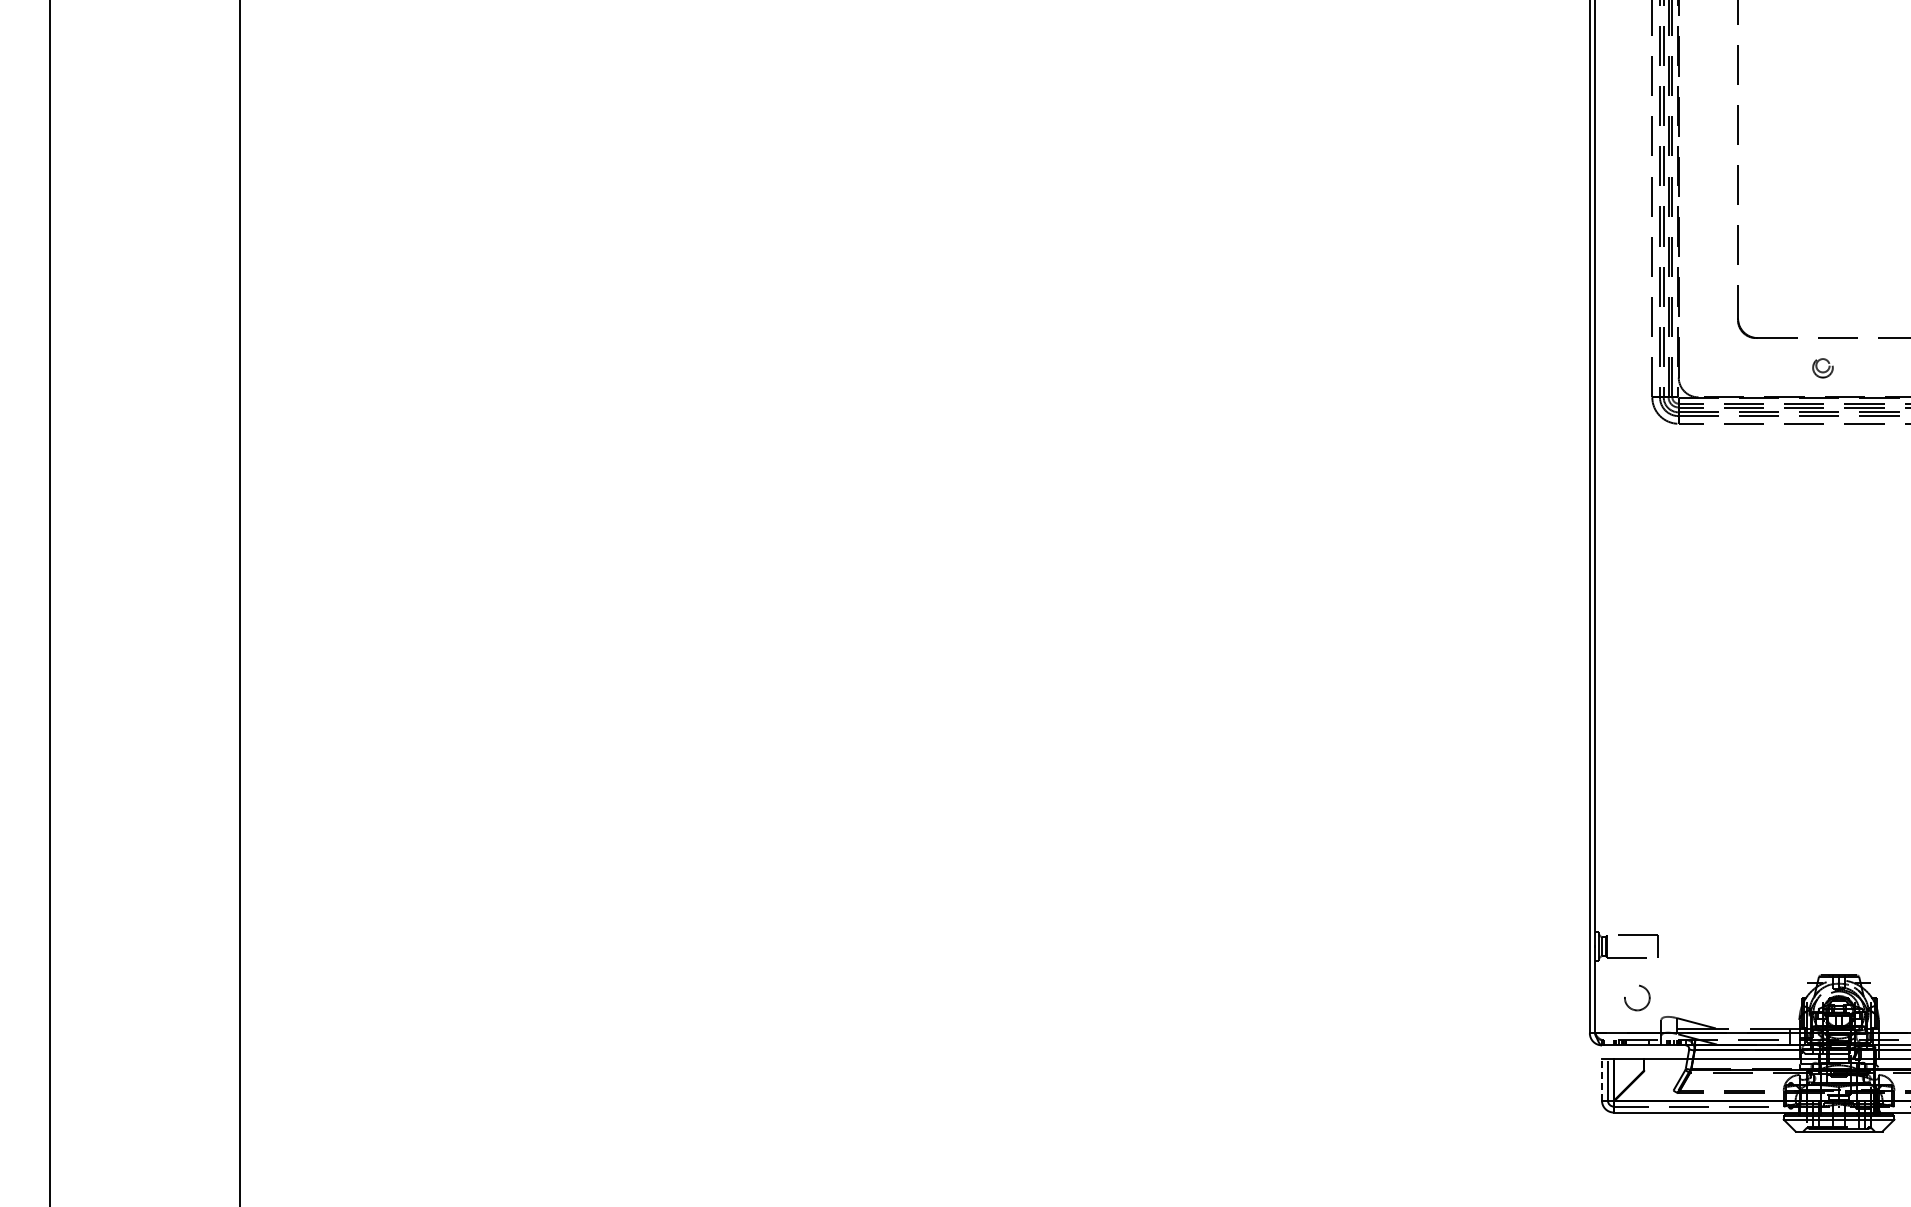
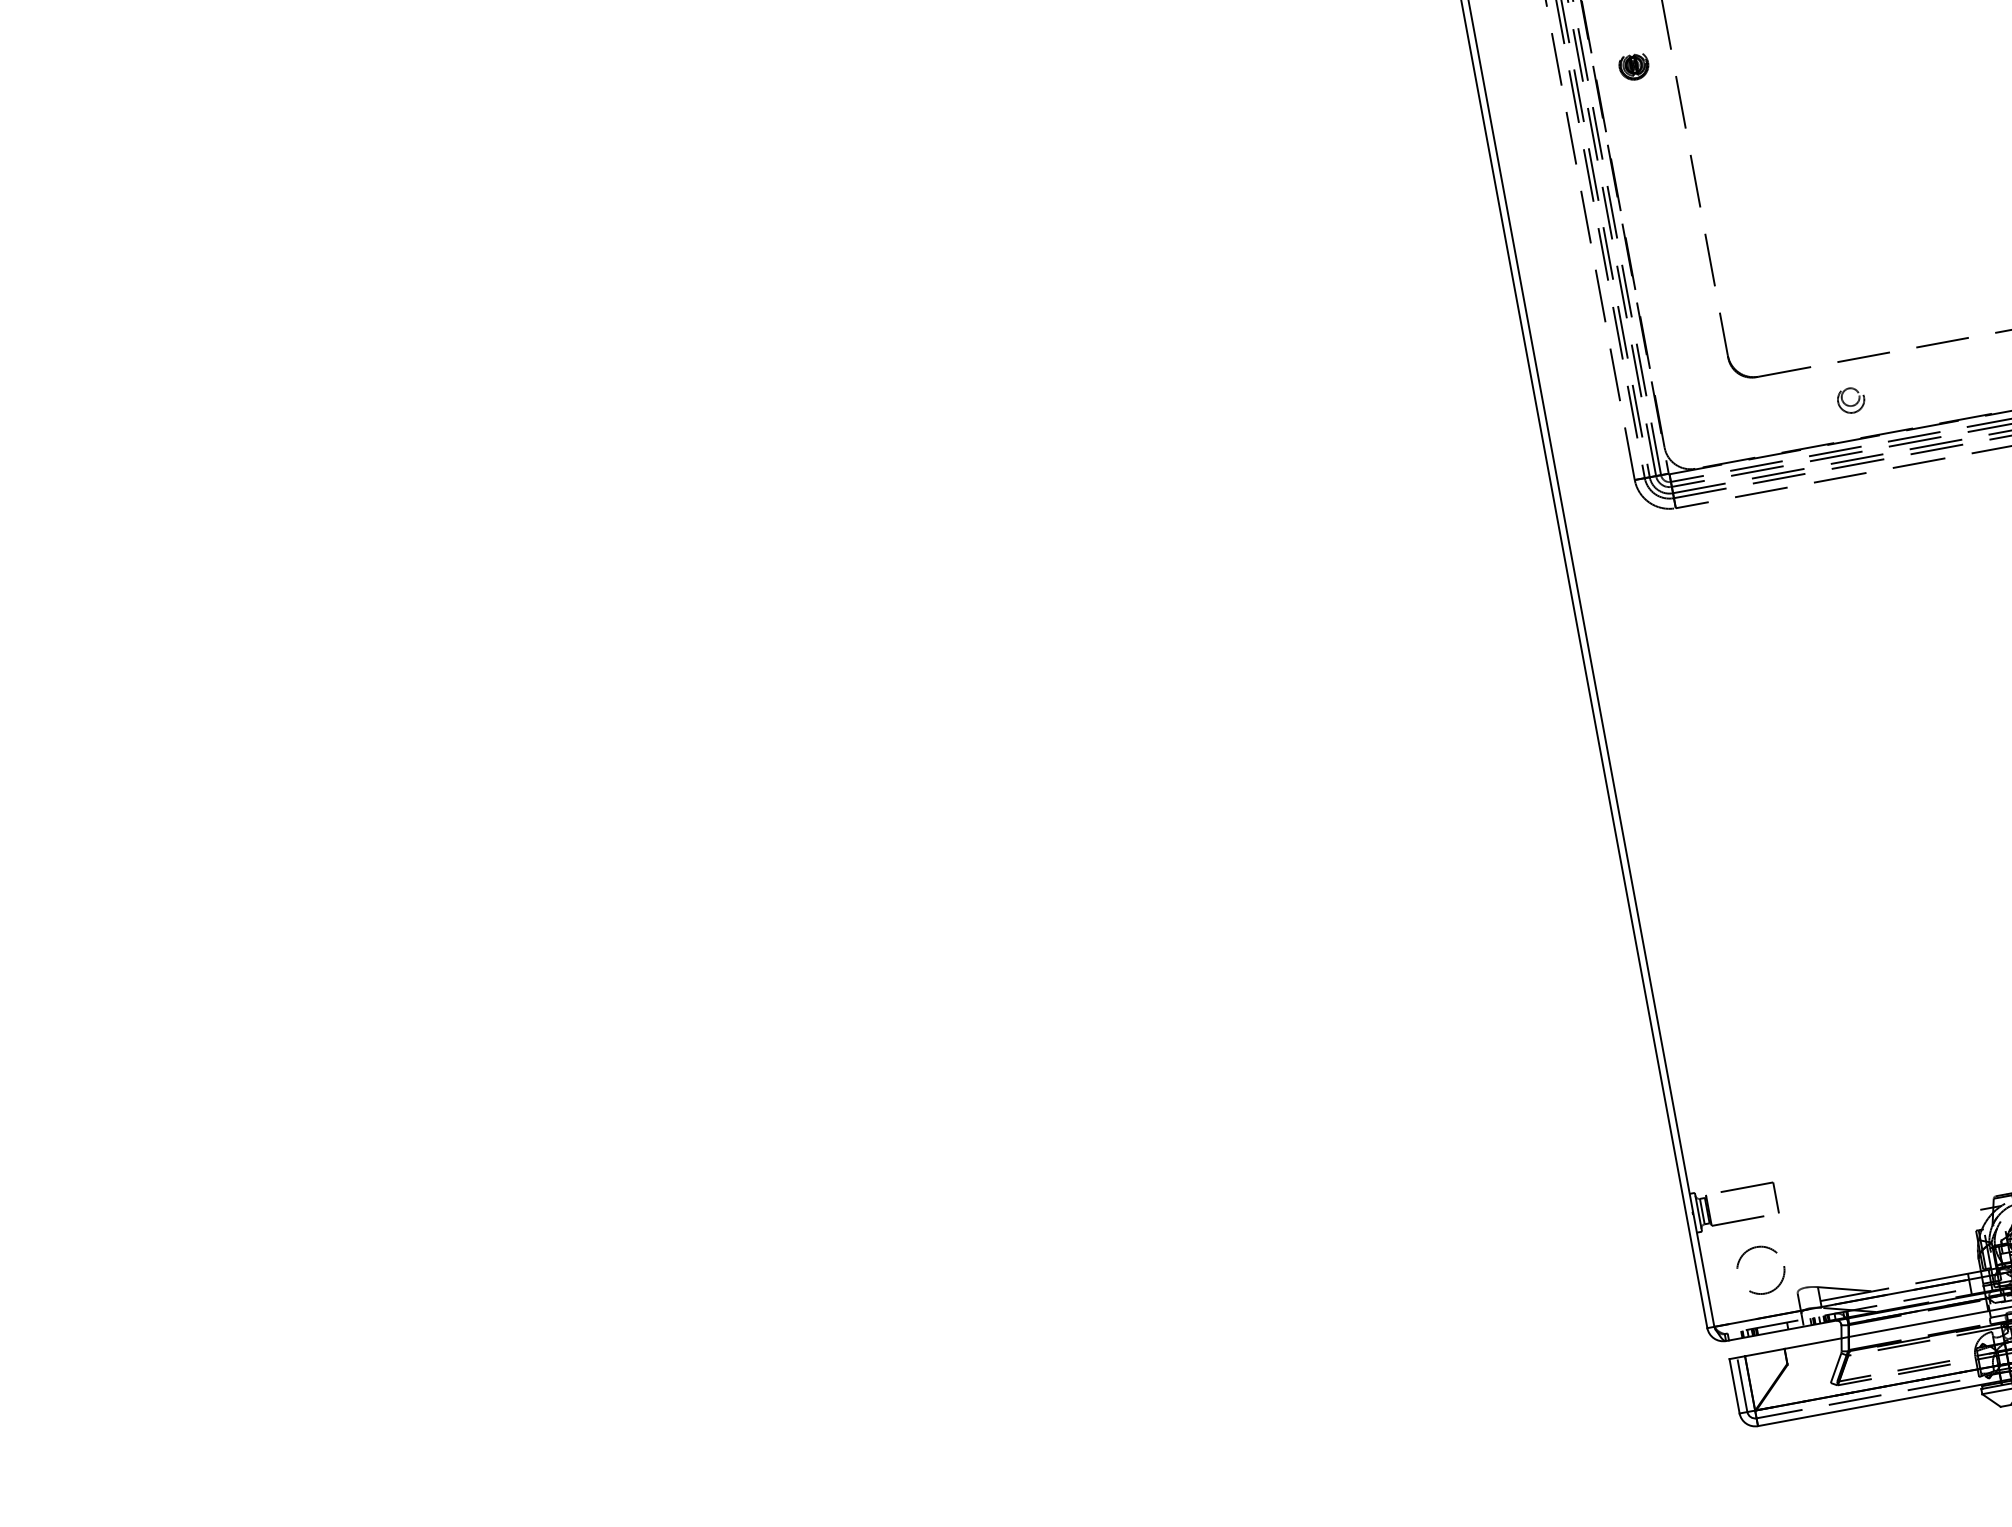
part: (1708, 92) -> (1634, 67), added
circle: (1637, 997) -> (1761, 1269), size x1.43
line: (1601, 1079) -> (1733, 1385), dashed -> solid

